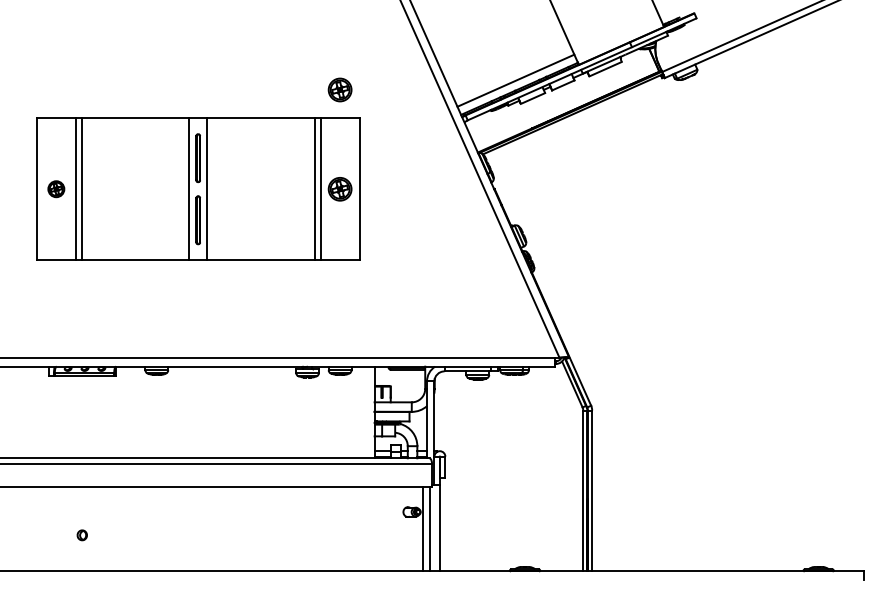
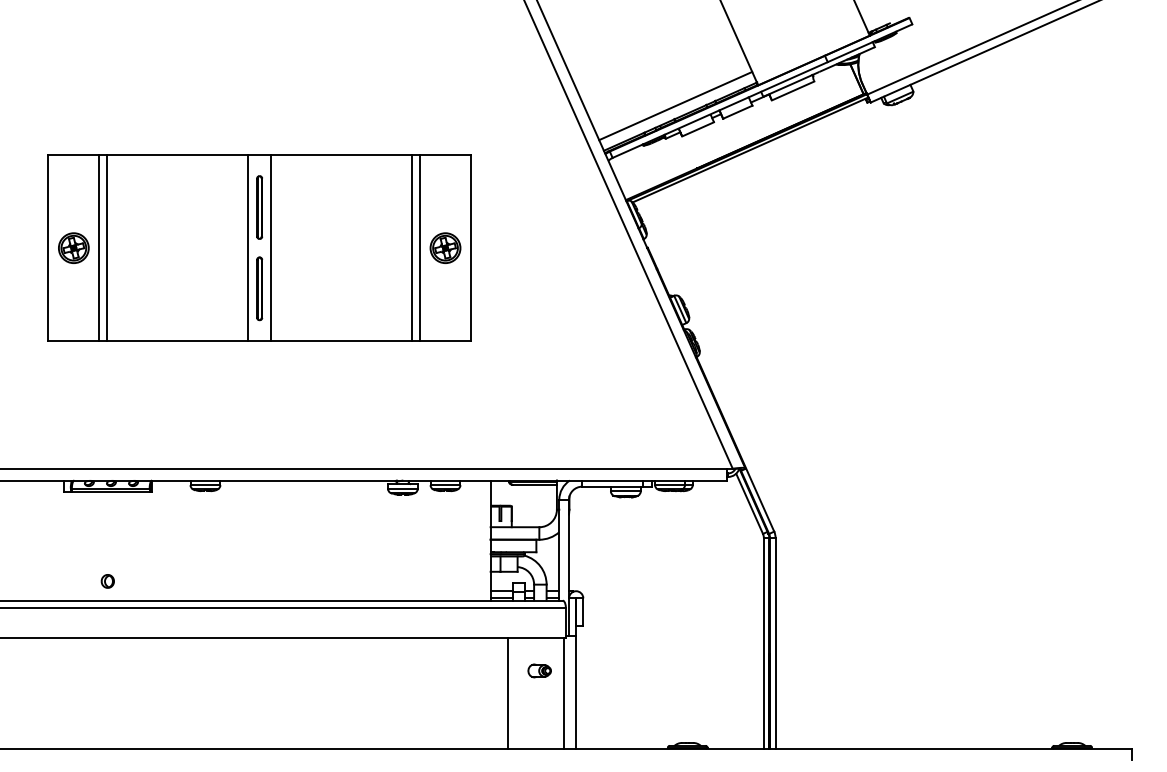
part: (340, 89) -> (445, 117), removed
part: (56, 188) -> (73, 247), size x1.43
line: (422, 528) -> (507, 692), moved
part: (82, 535) -> (107, 581), moved

